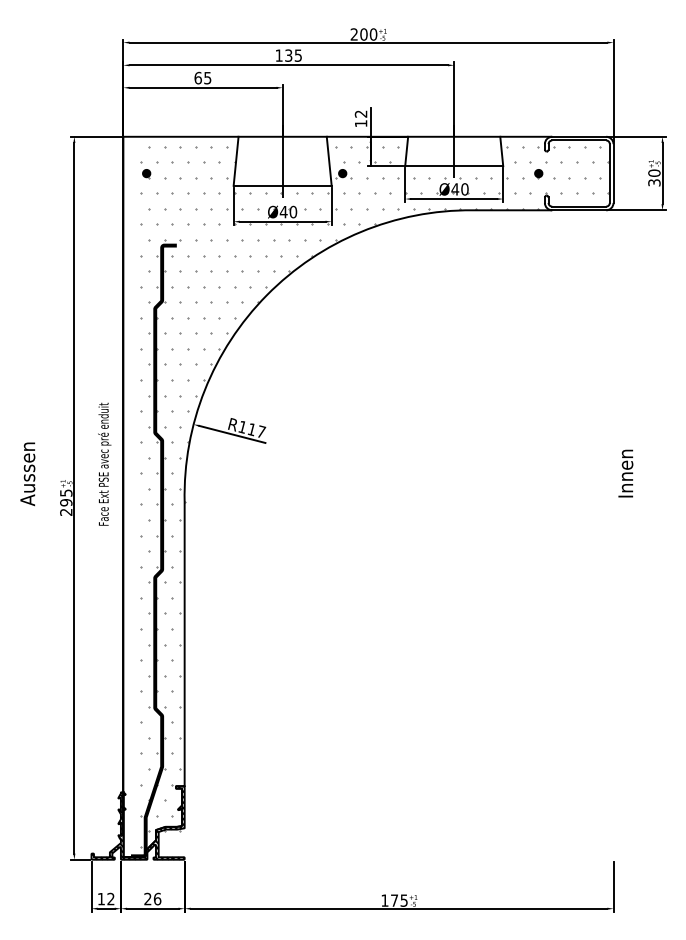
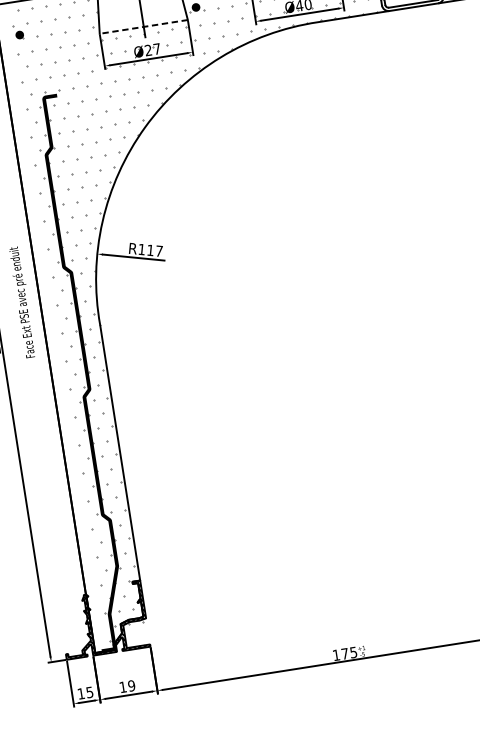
line: (282, 185) -> (143, 26), solid -> dashed
text: (288, 211) -> (152, 49), Ø40 -> Ø27
text: (110, 898) -> (89, 691), 12 -> 15
text: (152, 898) -> (127, 686), 26 -> 19

